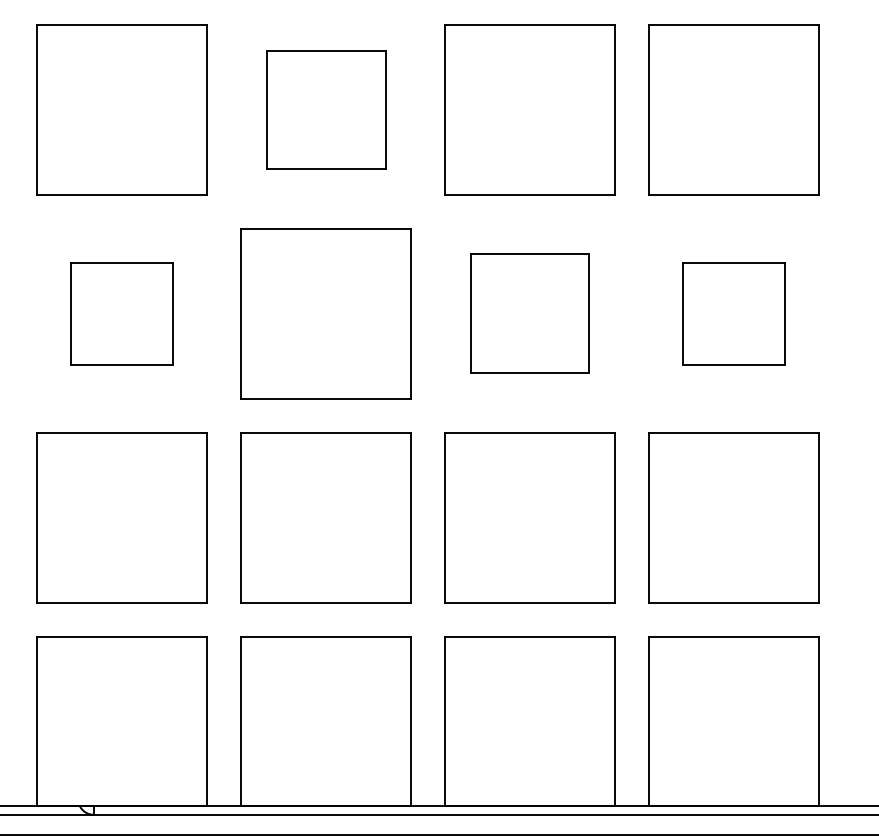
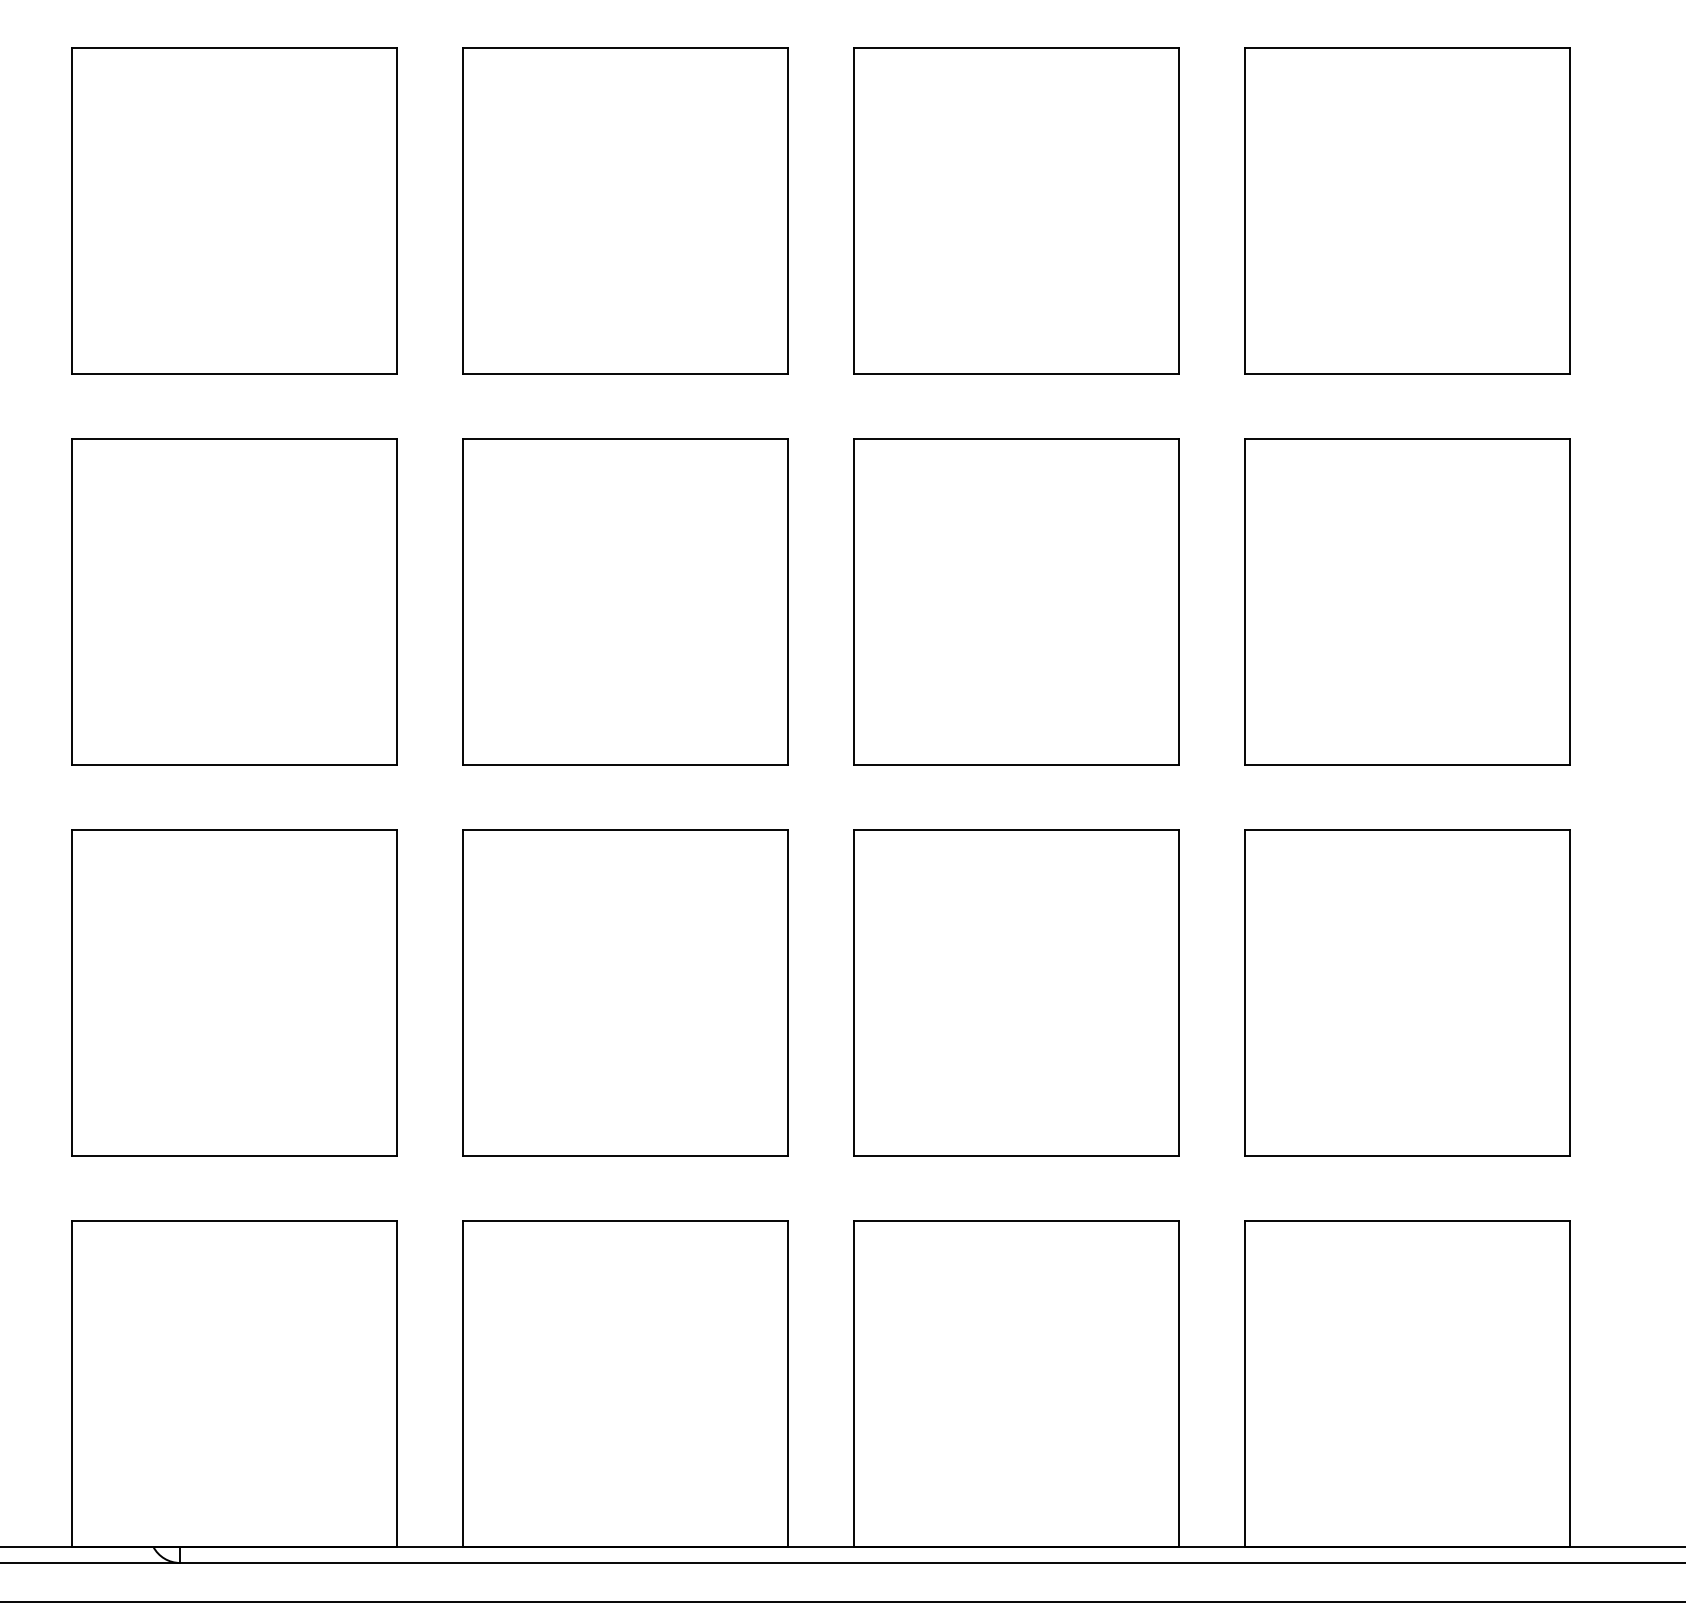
part: (325, 109) -> (624, 209), size x1.43
part: (121, 313) -> (232, 601), size x1.67
part: (529, 313) -> (1015, 601), size x1.43
part: (733, 313) -> (1406, 601), size x1.67

